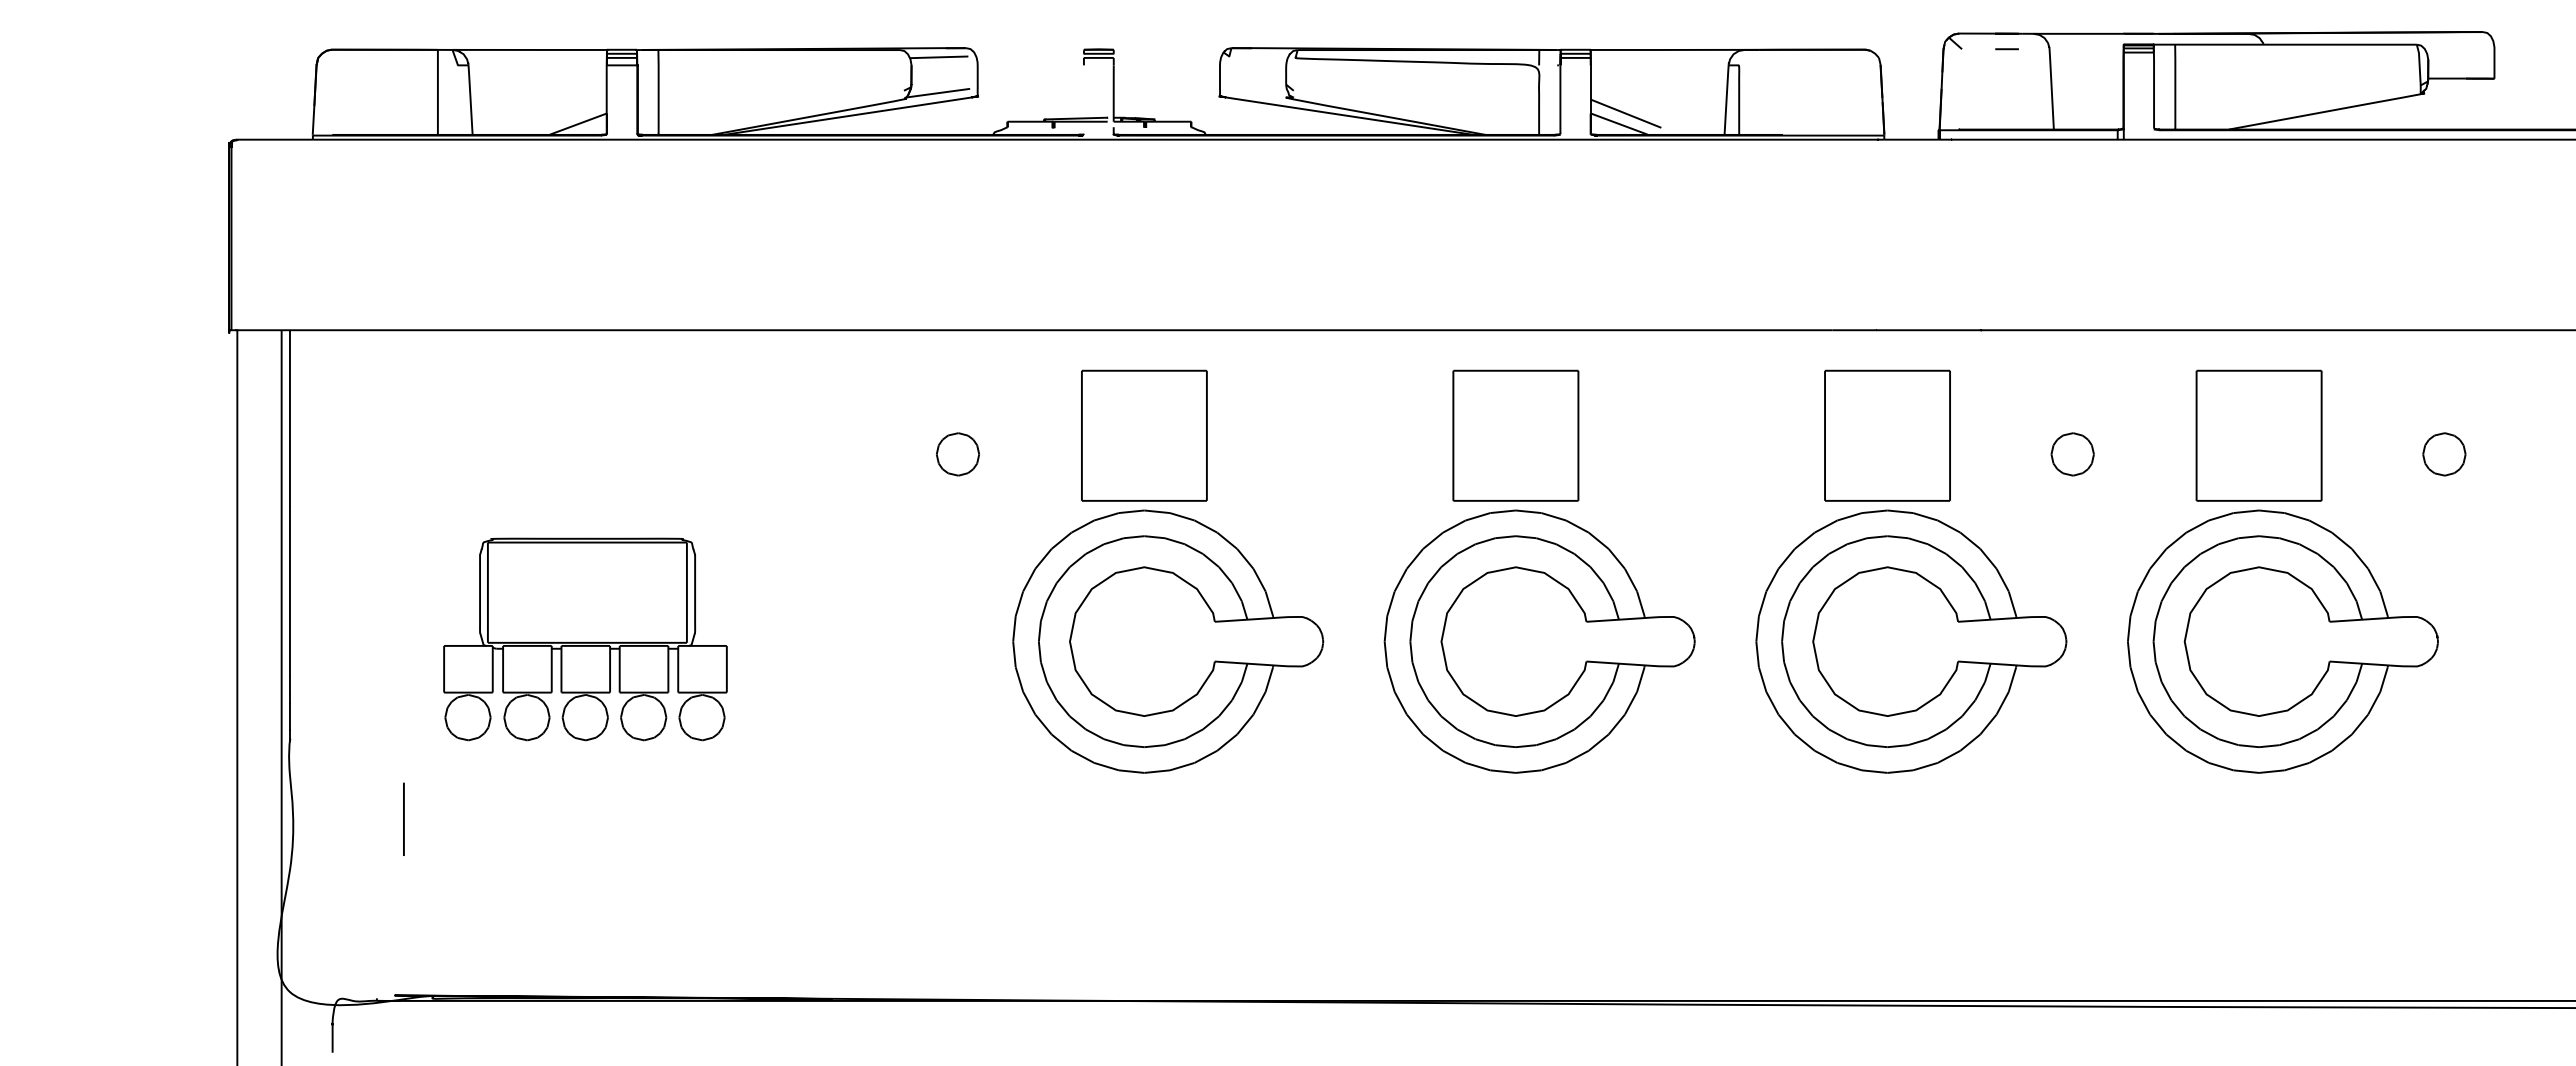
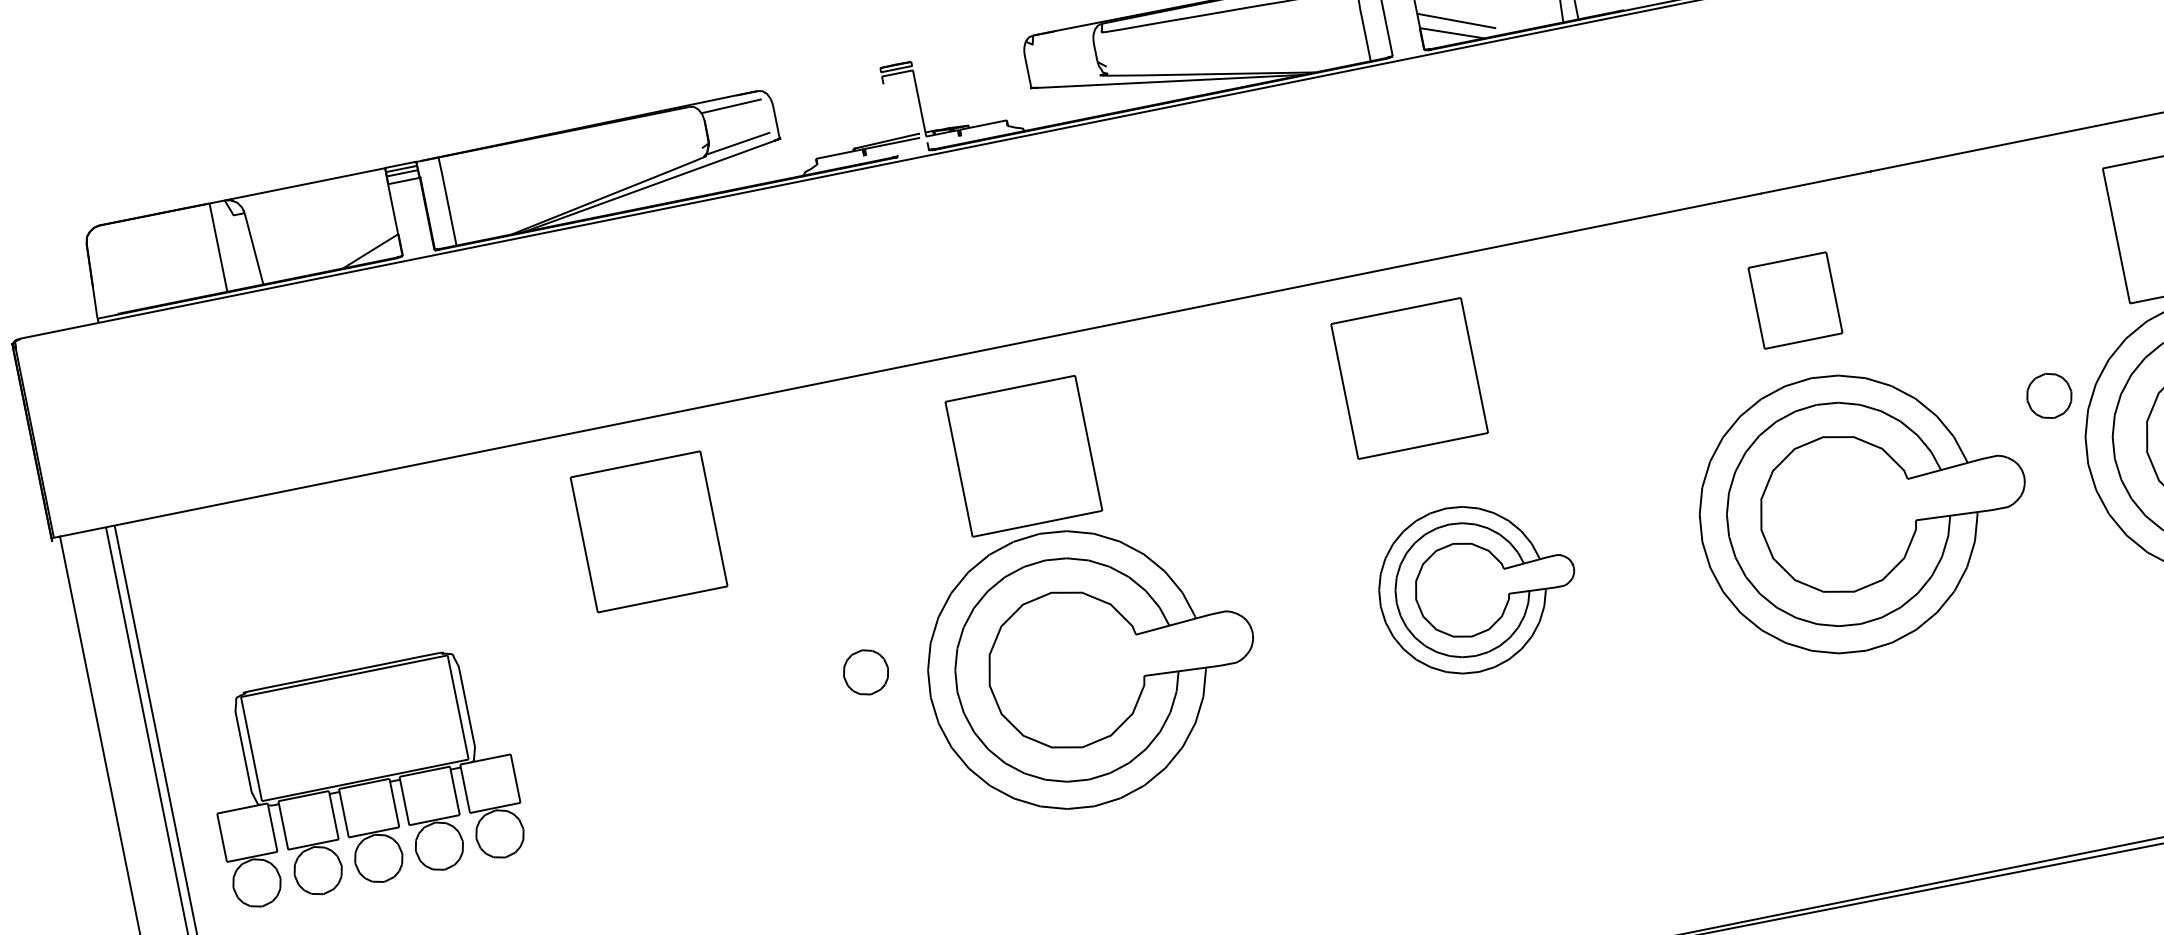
part: (783, 435) -> (649, 531), added
part: (1887, 435) -> (1795, 300), size x0.6
part: (957, 454) -> (865, 672), moved
part: (2072, 454) -> (2049, 396), moved
part: (585, 639) -> (362, 777), moved
part: (1539, 641) -> (1477, 587), size x0.6

